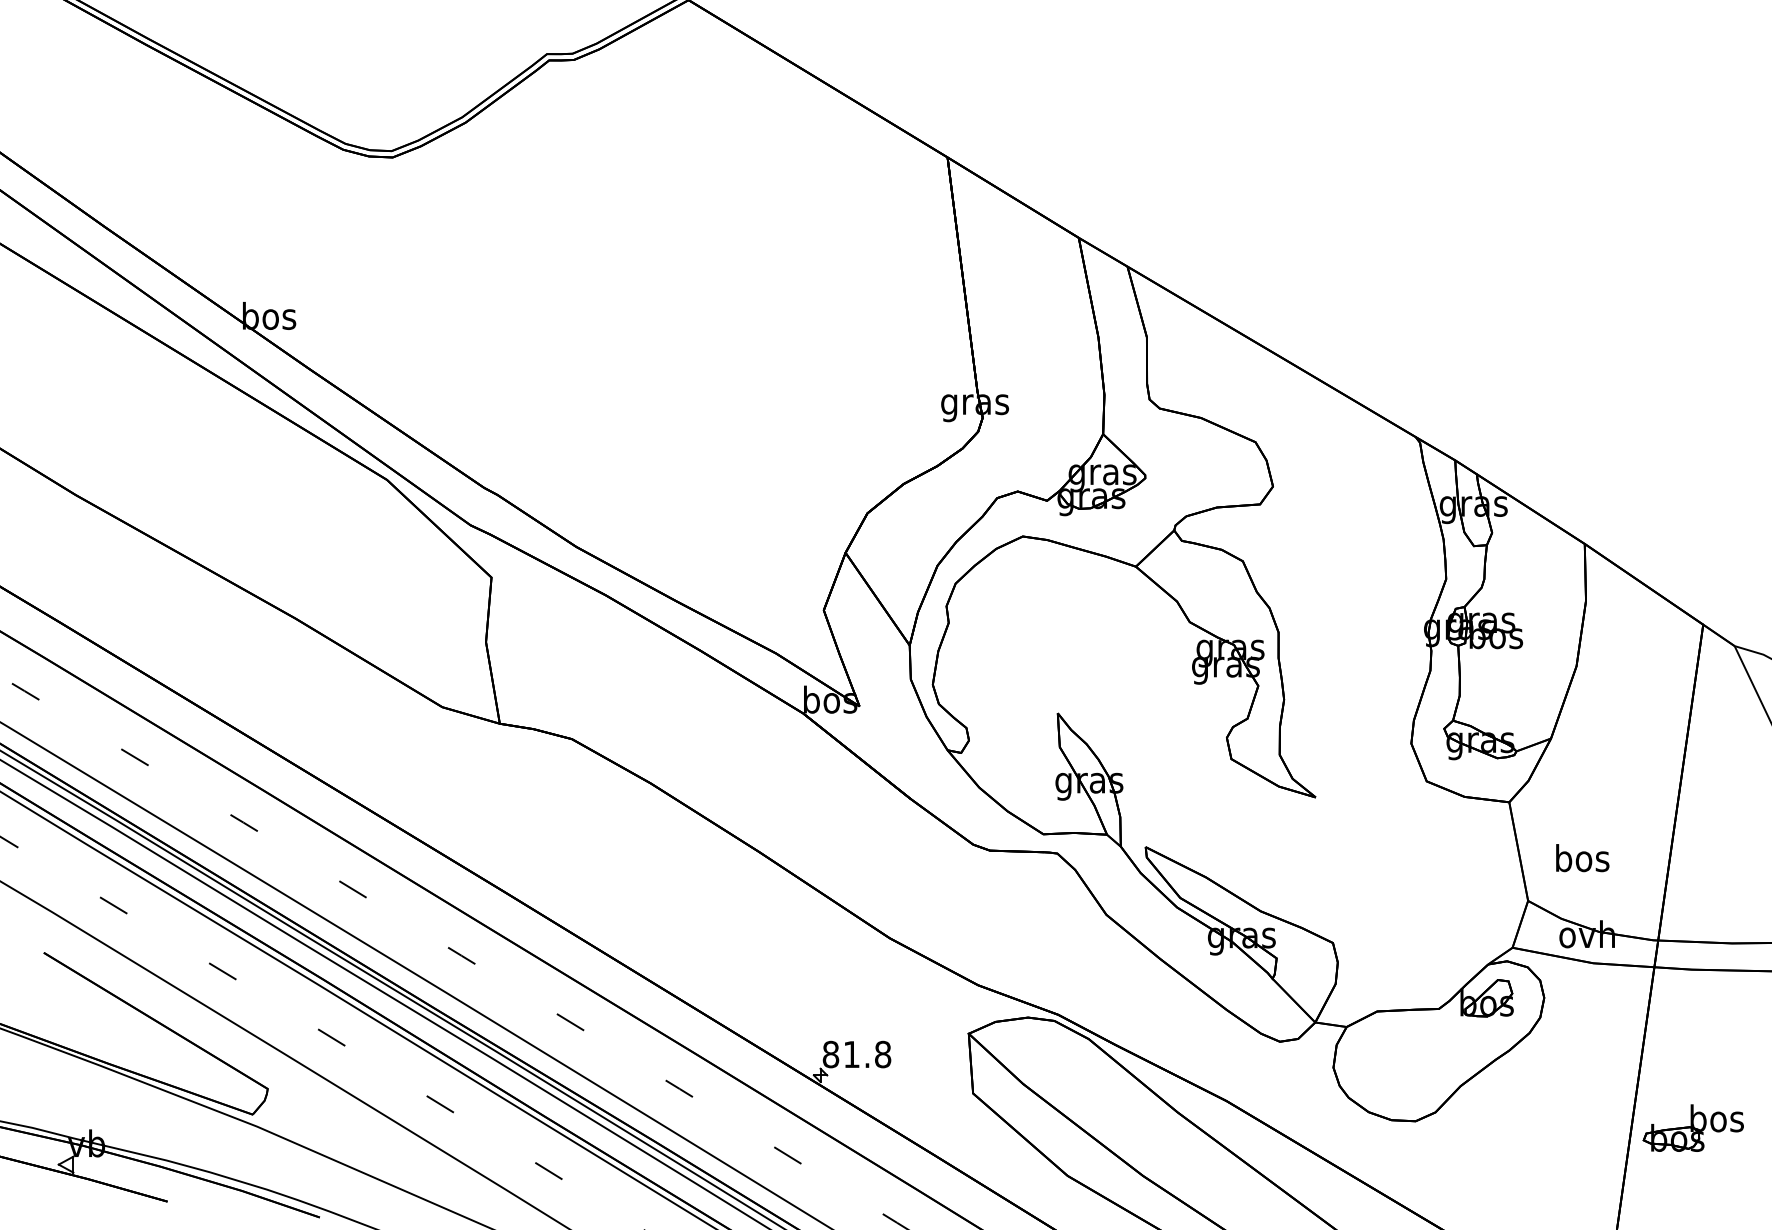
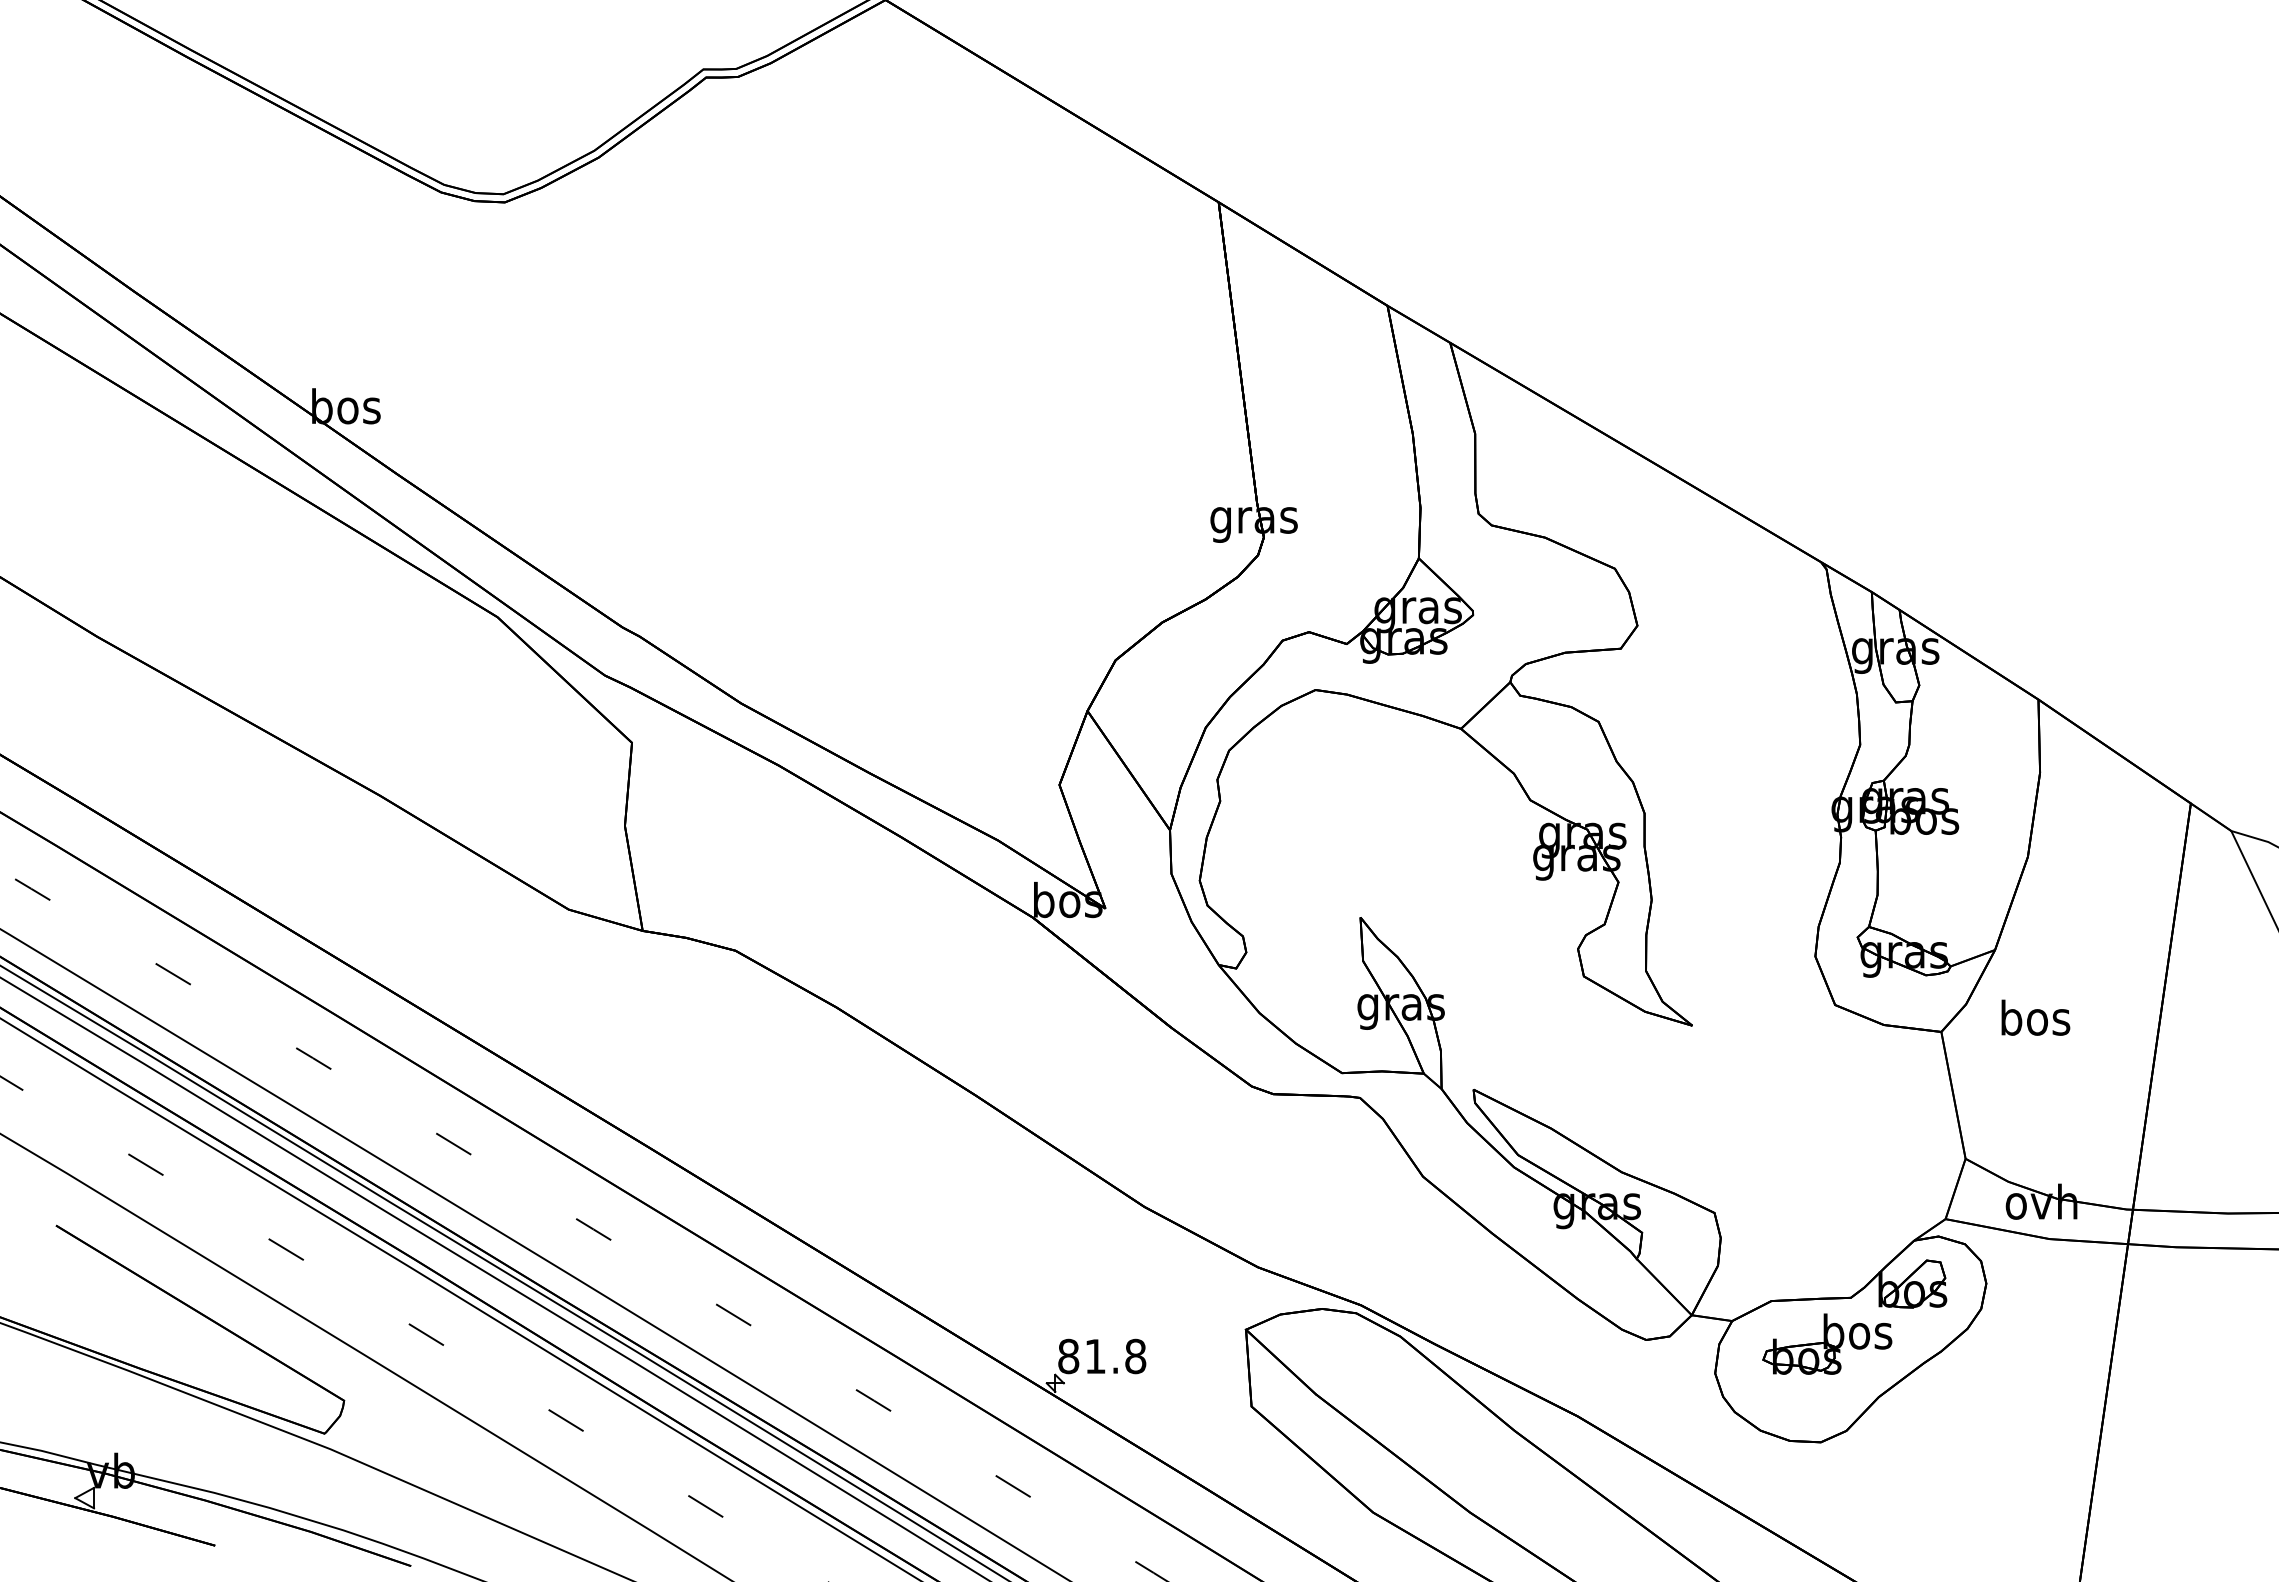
text: (1582, 857) -> (2035, 1017), moved
part: (1693, 1127) -> (1827, 1343), moved

